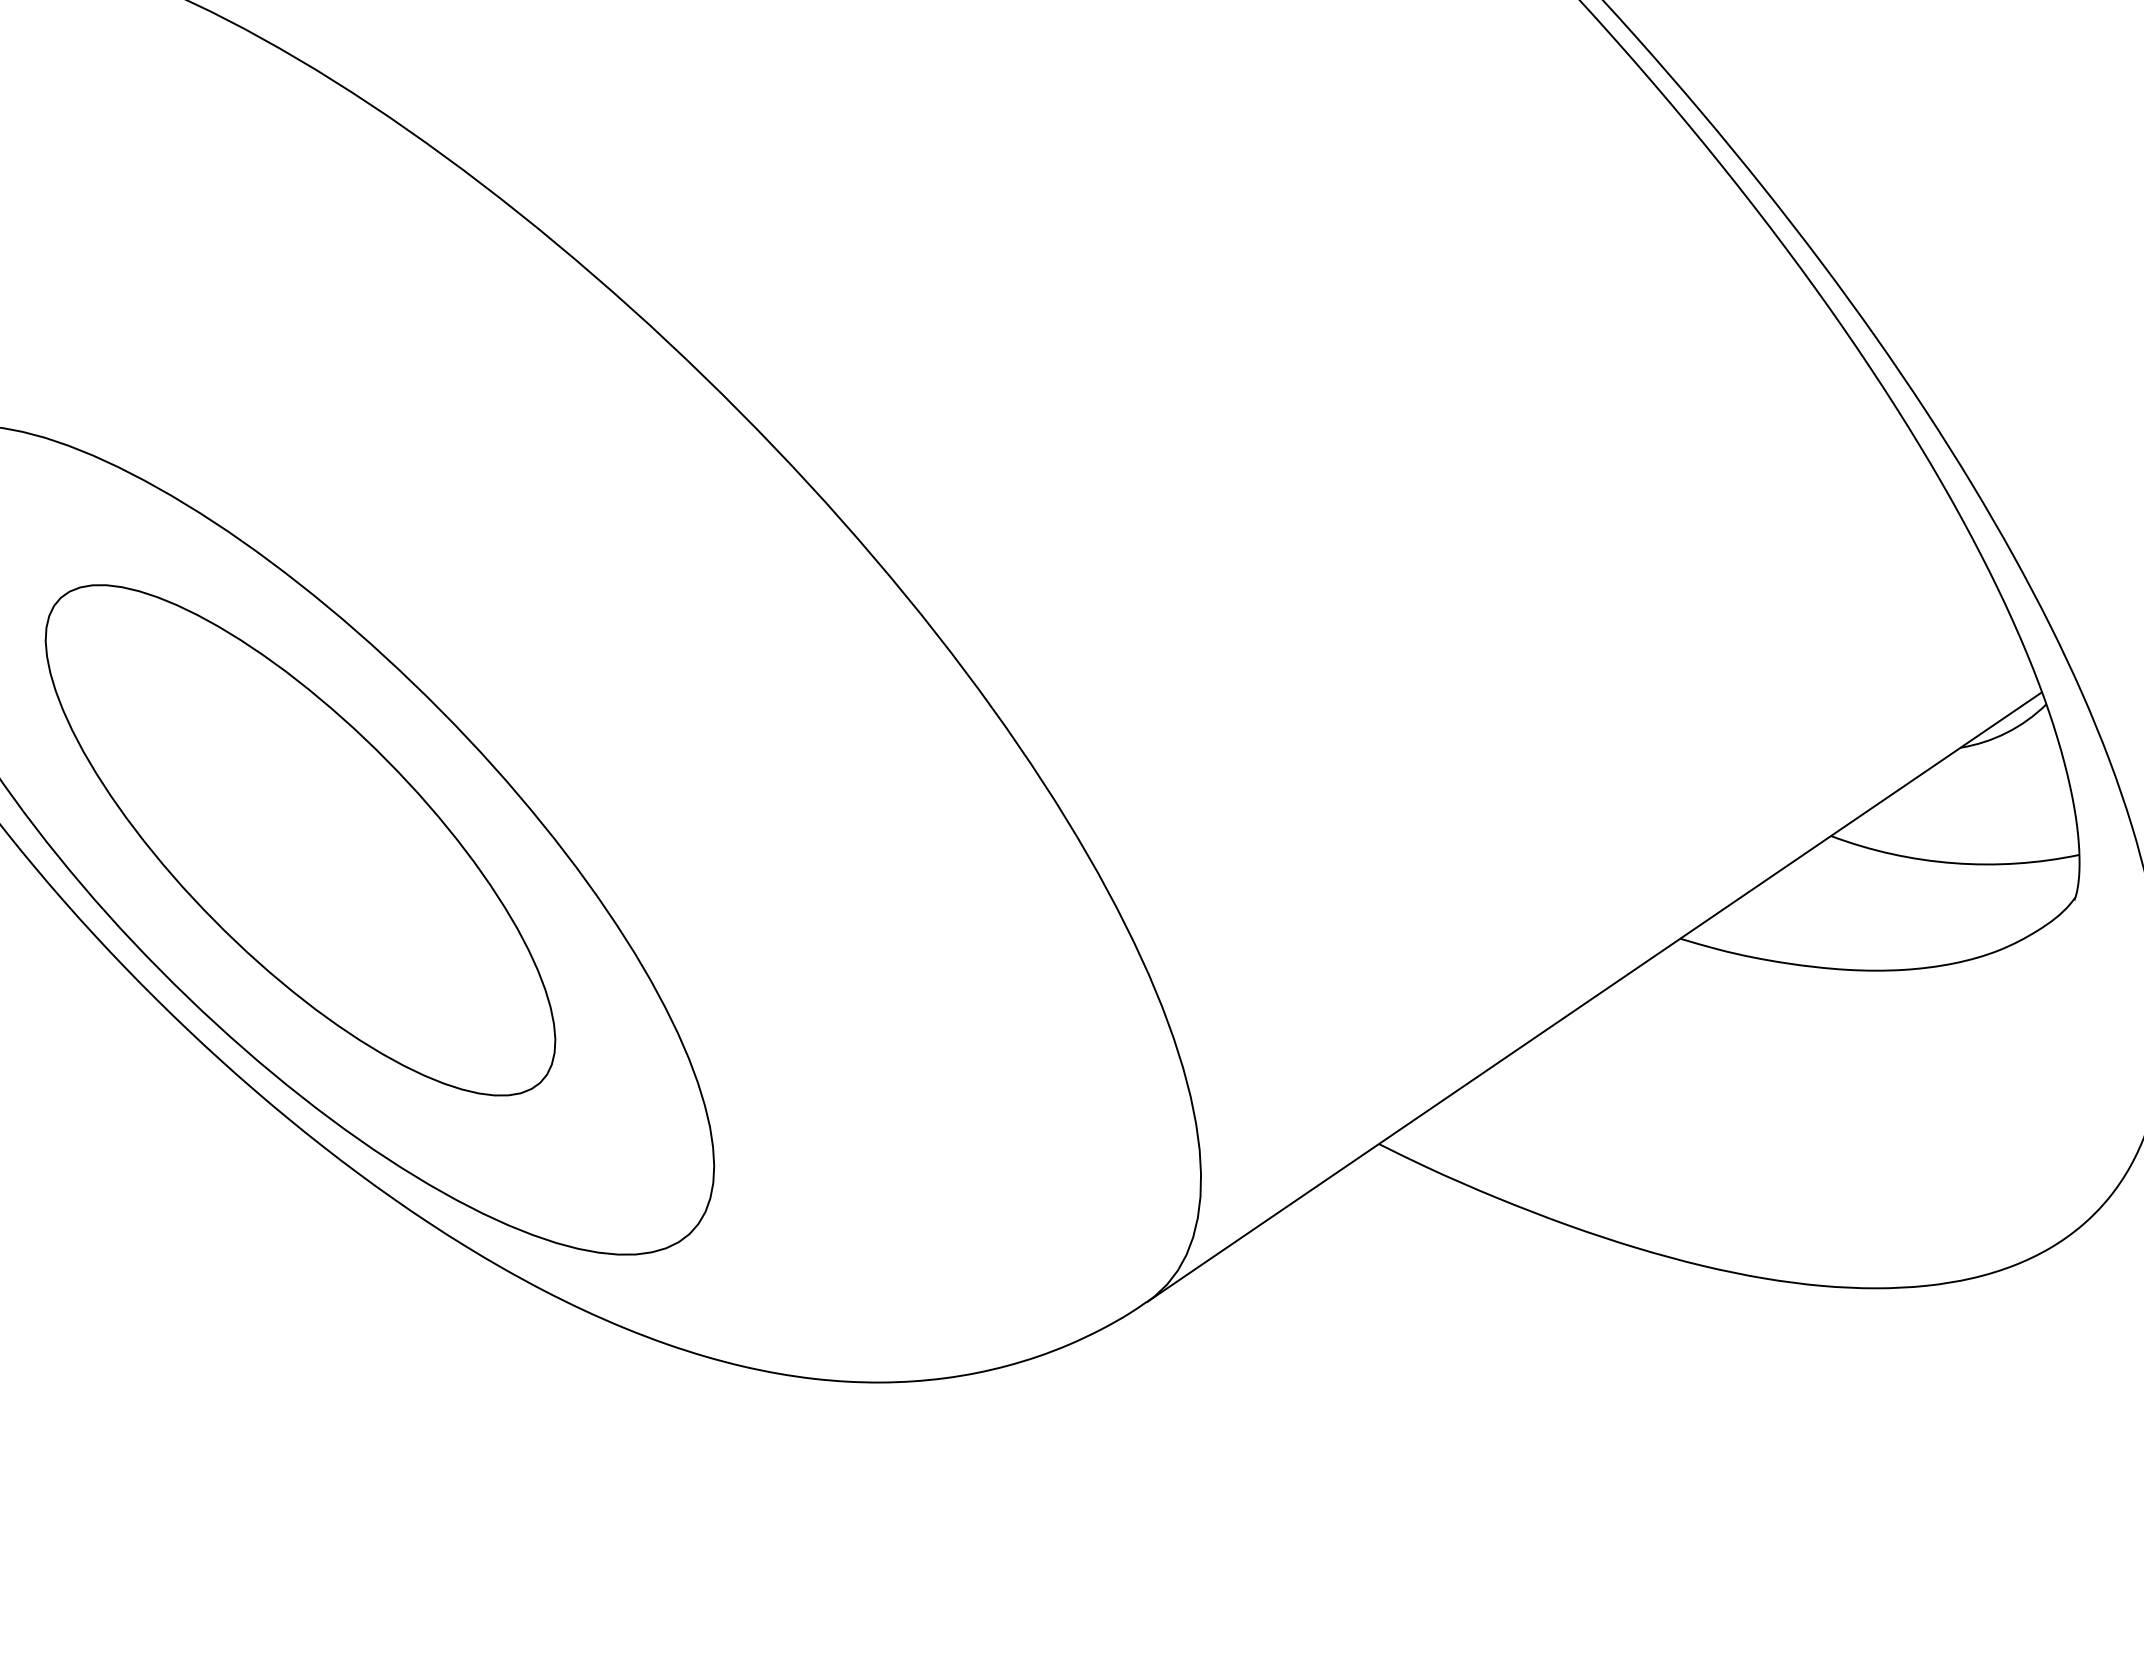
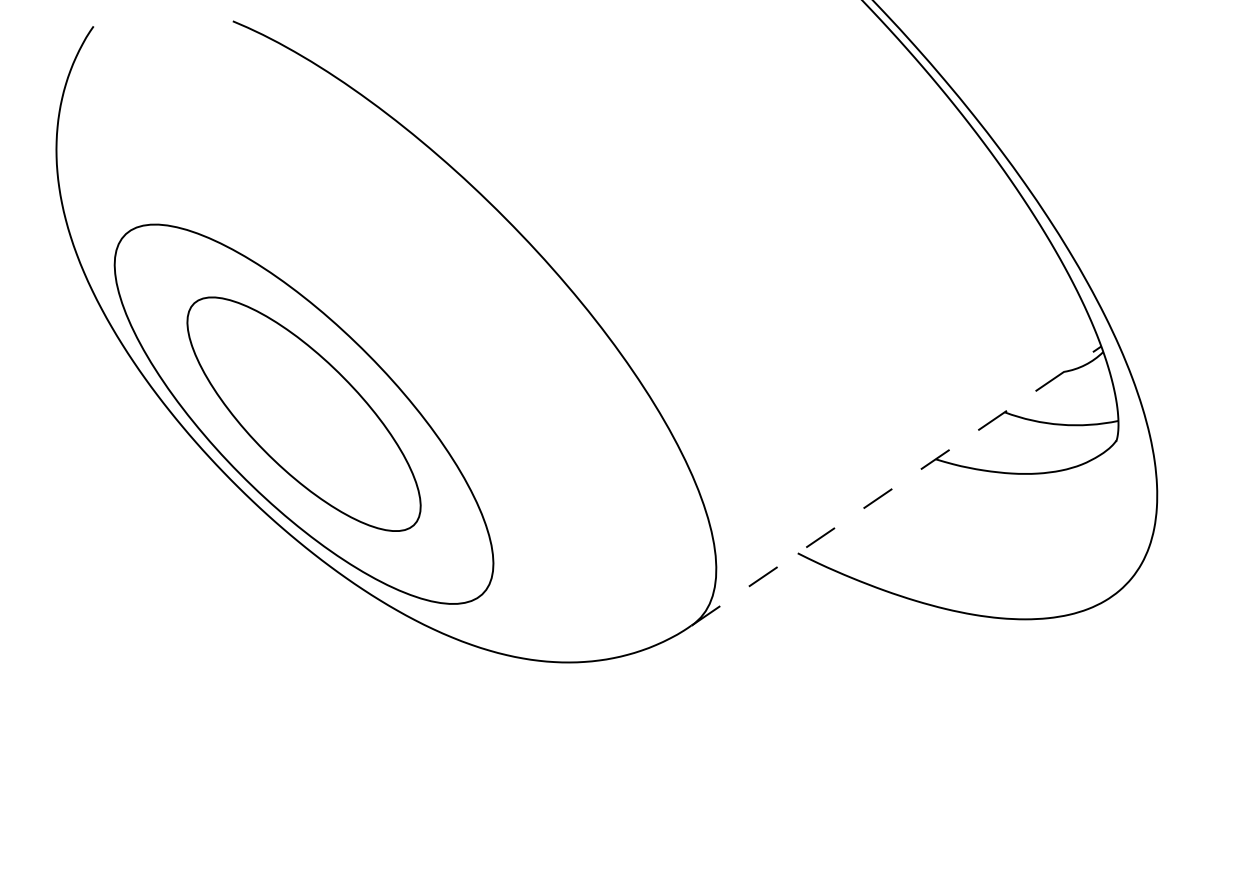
line: (1594, 998) -> (896, 486), solid -> dashed

